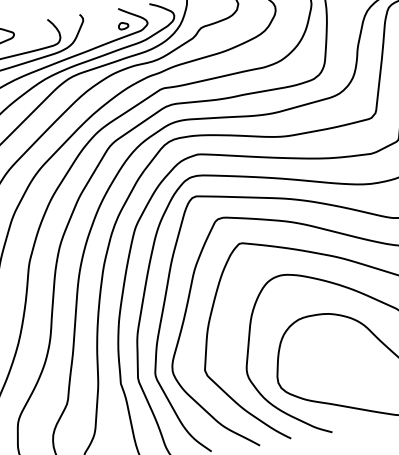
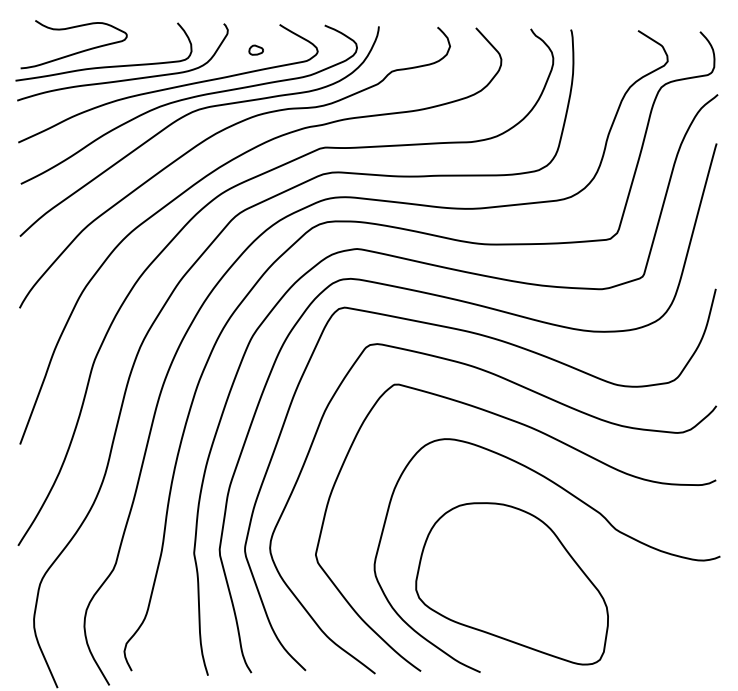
part: (123, 25) -> (255, 49), moved

